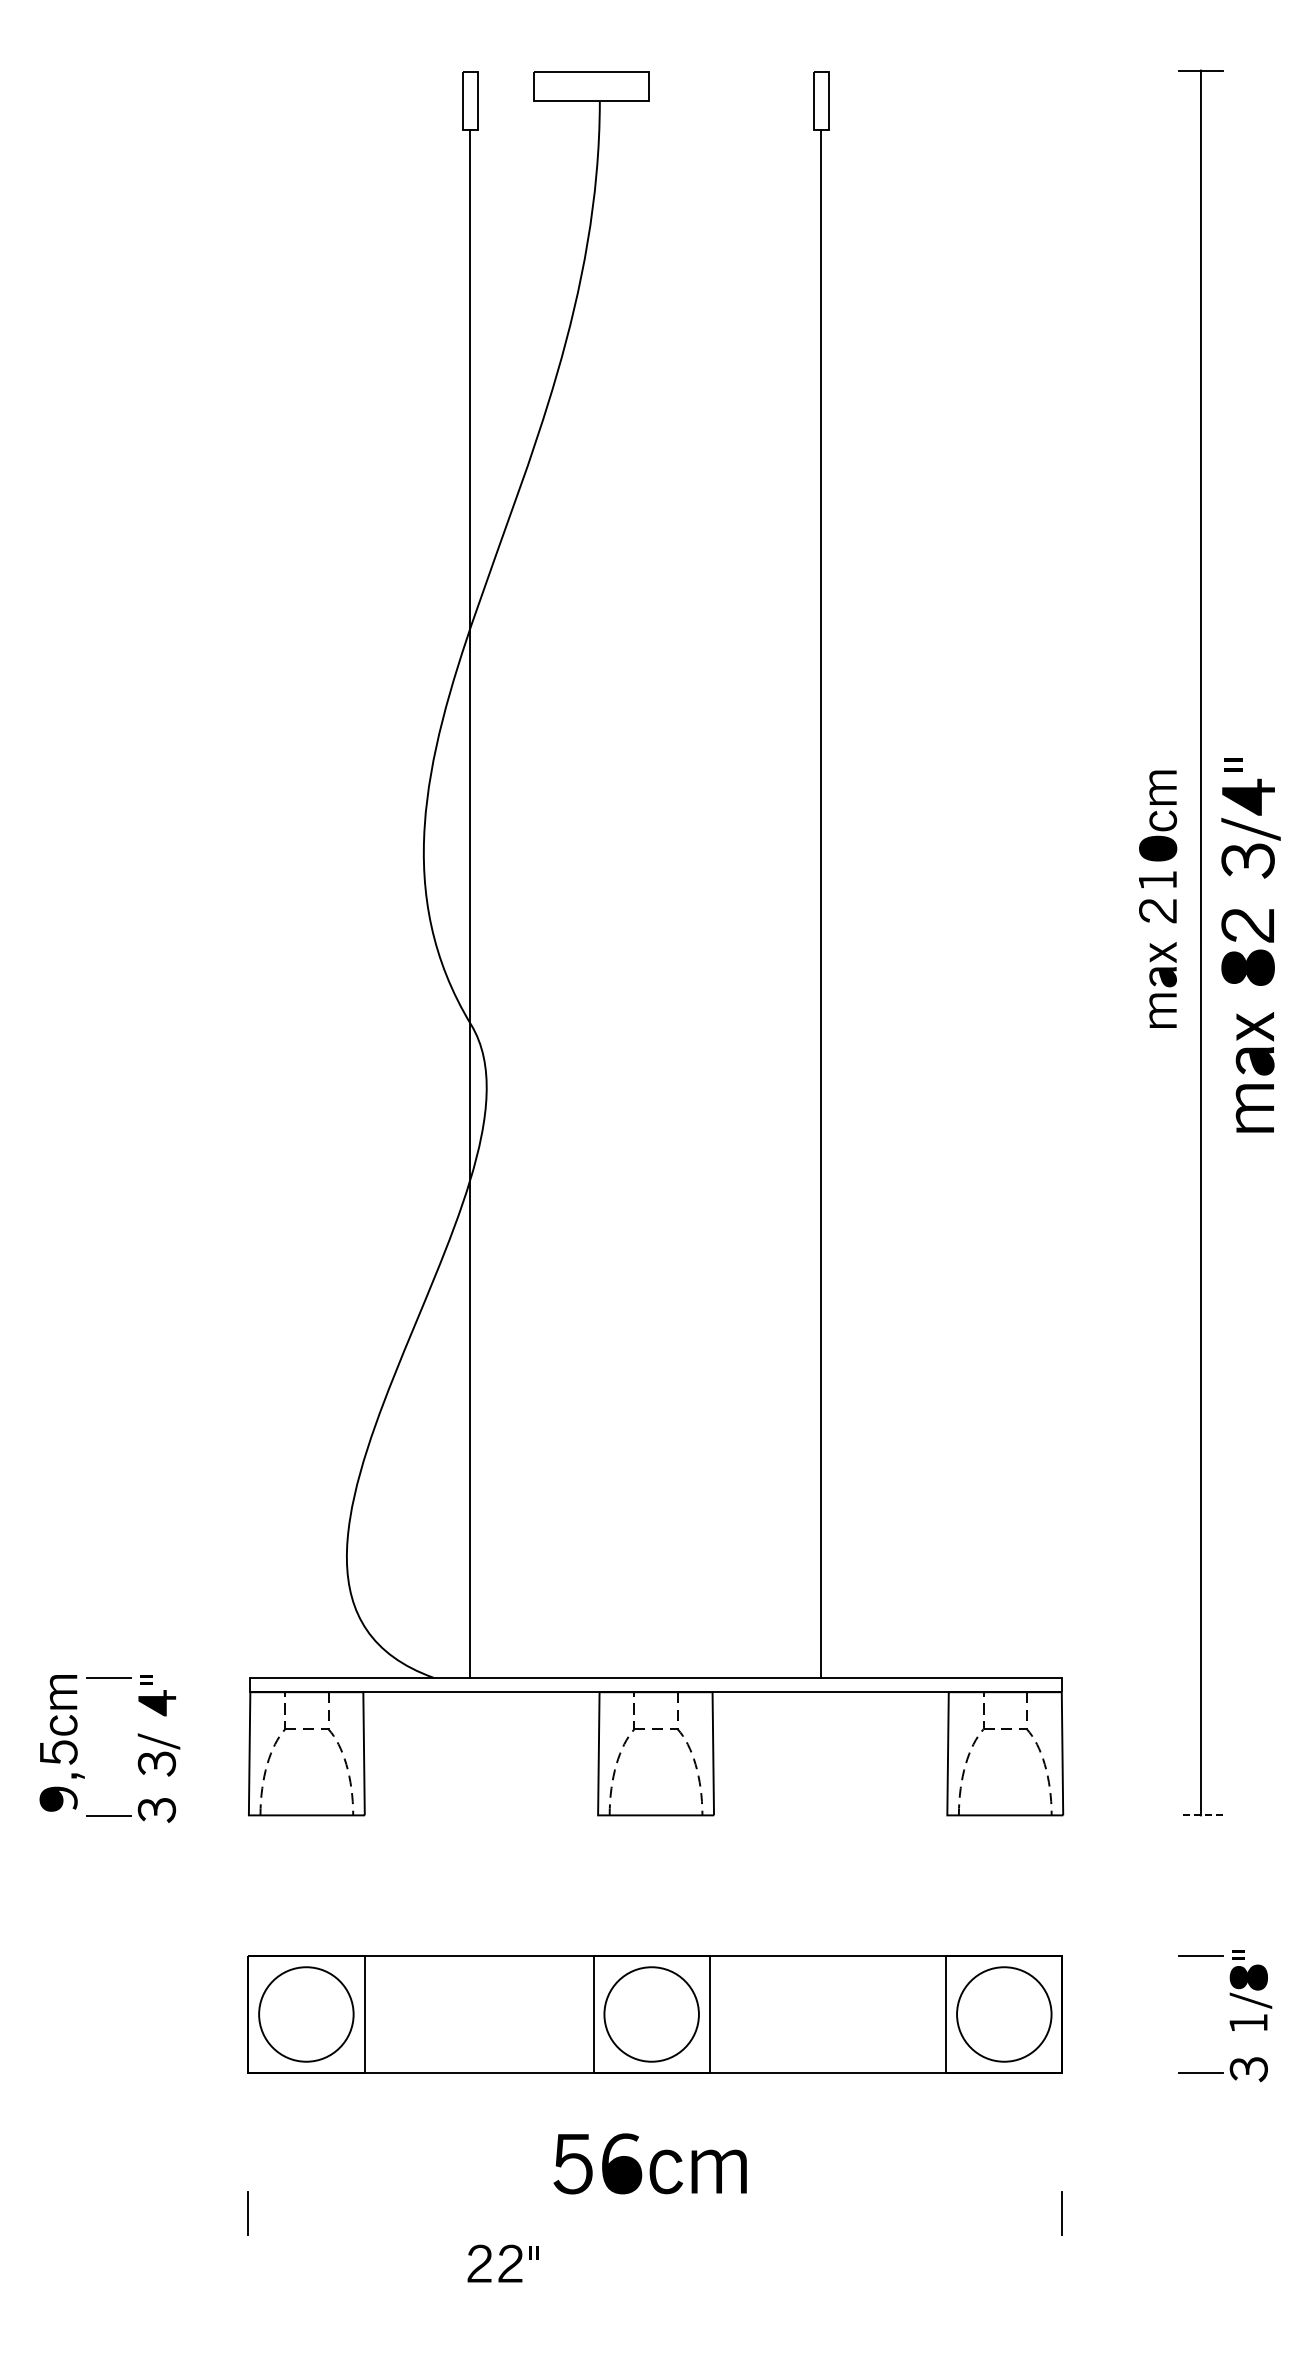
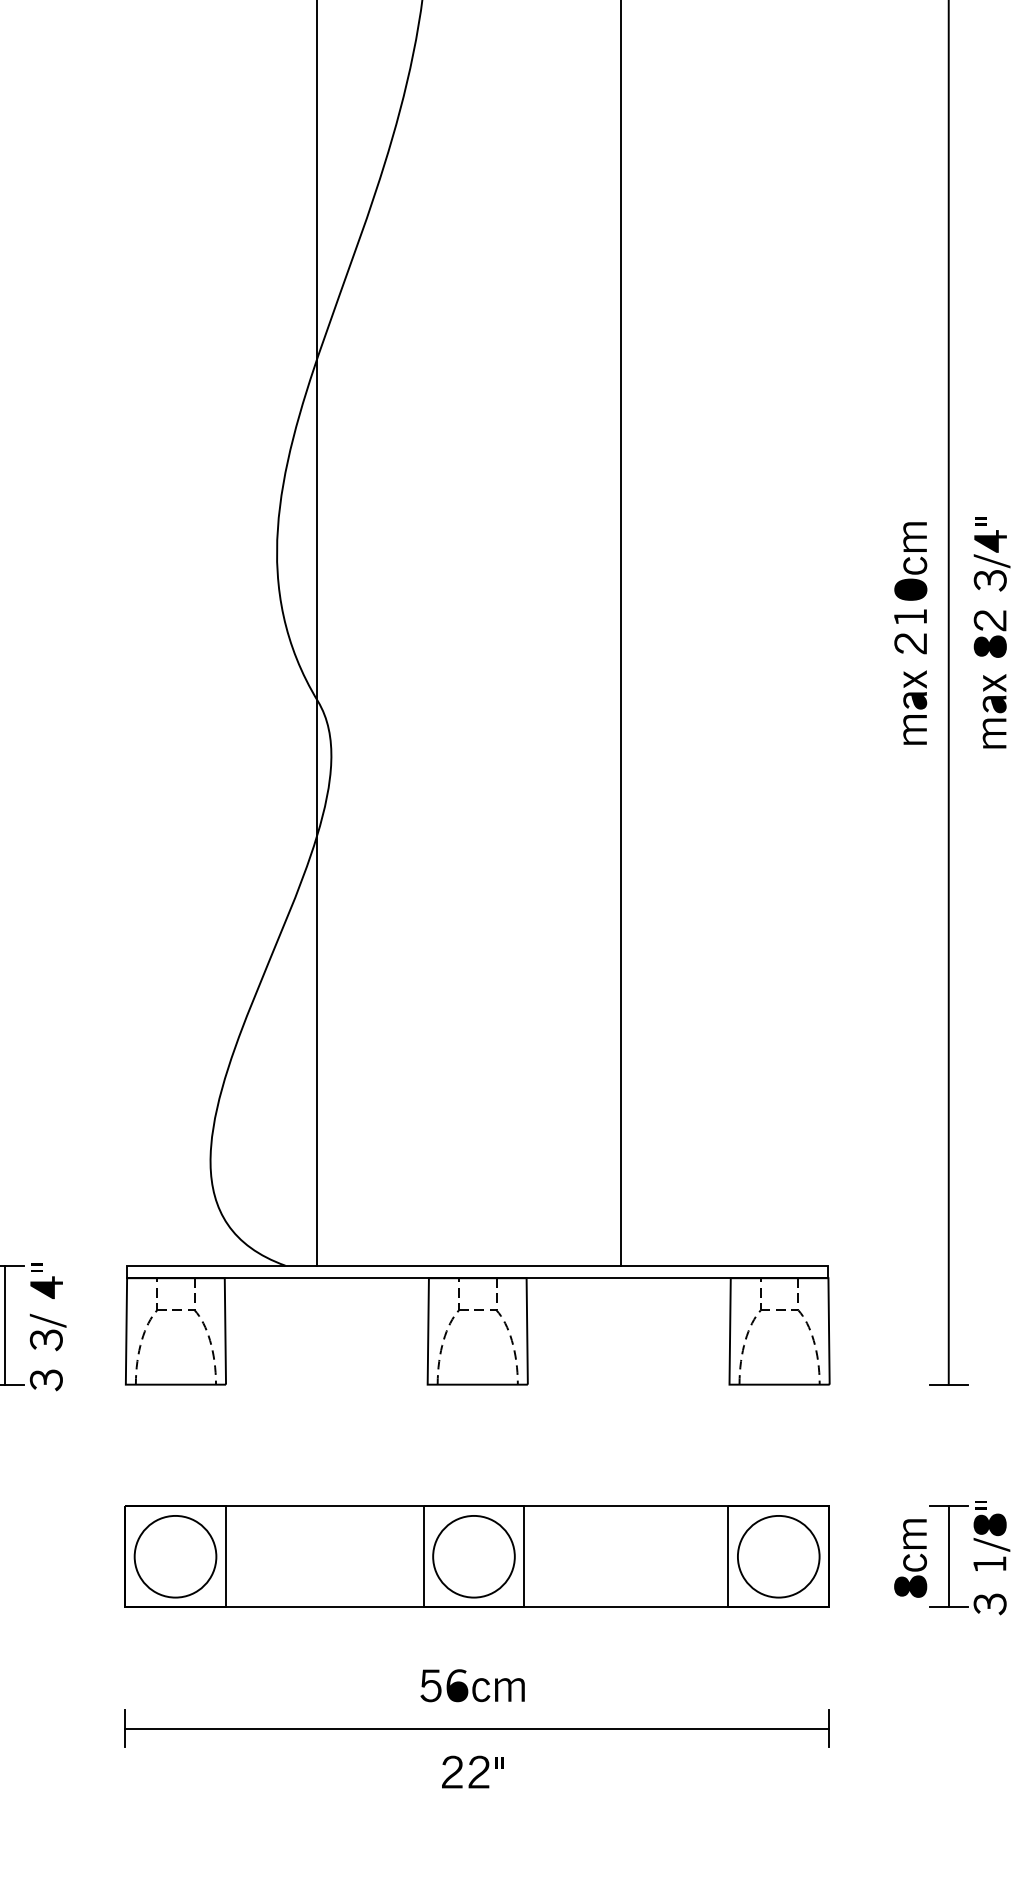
part: (1158, 898) -> (911, 632), moved
part: (1251, 945) -> (992, 632), size x0.71
line: (109, 1746) -> (5, 1325), added
line: (1200, 1815) -> (948, 1384), dashed -> solid
line: (1200, 2014) -> (948, 1556), added
part: (1156, 2016) -> (910, 1558), added
part: (649, 2163) -> (472, 1685), size x0.62
line: (655, 2213) -> (477, 1728), added
part: (507, 2267) -> (476, 1775), moved

